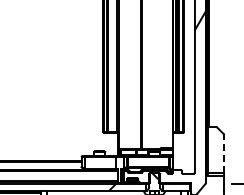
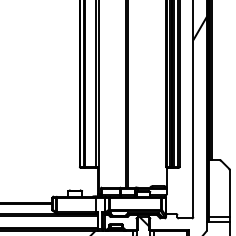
line: (224, 153) -> (230, 193), dashed -> solid

